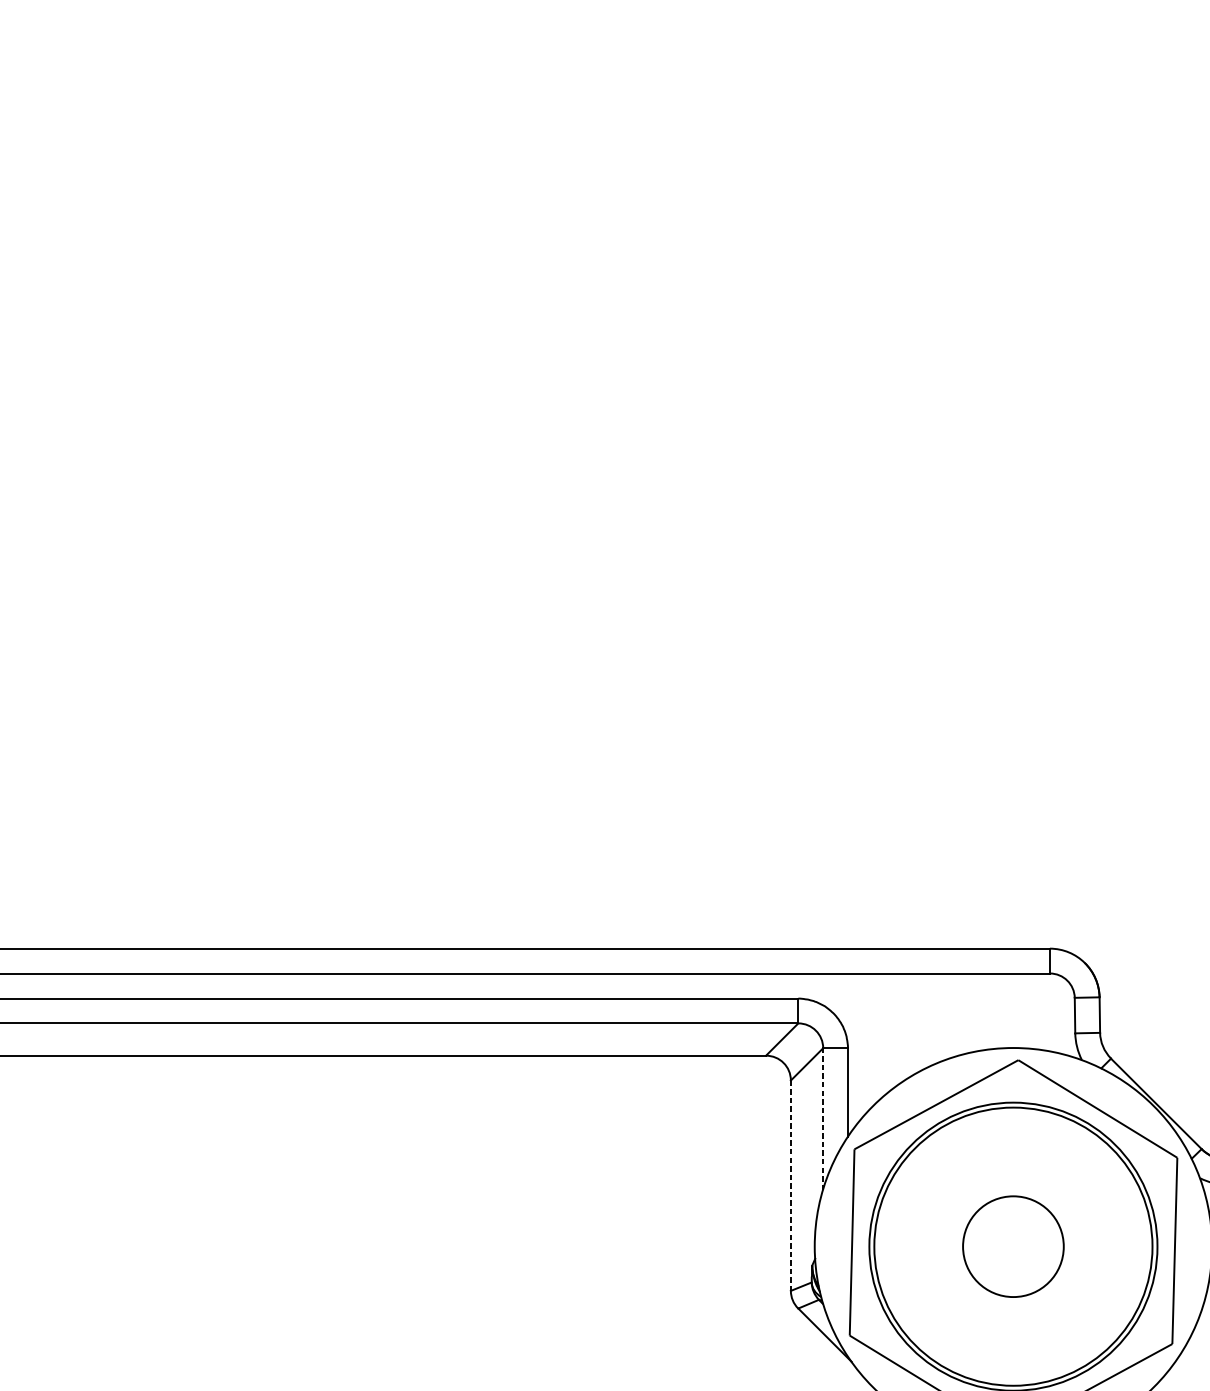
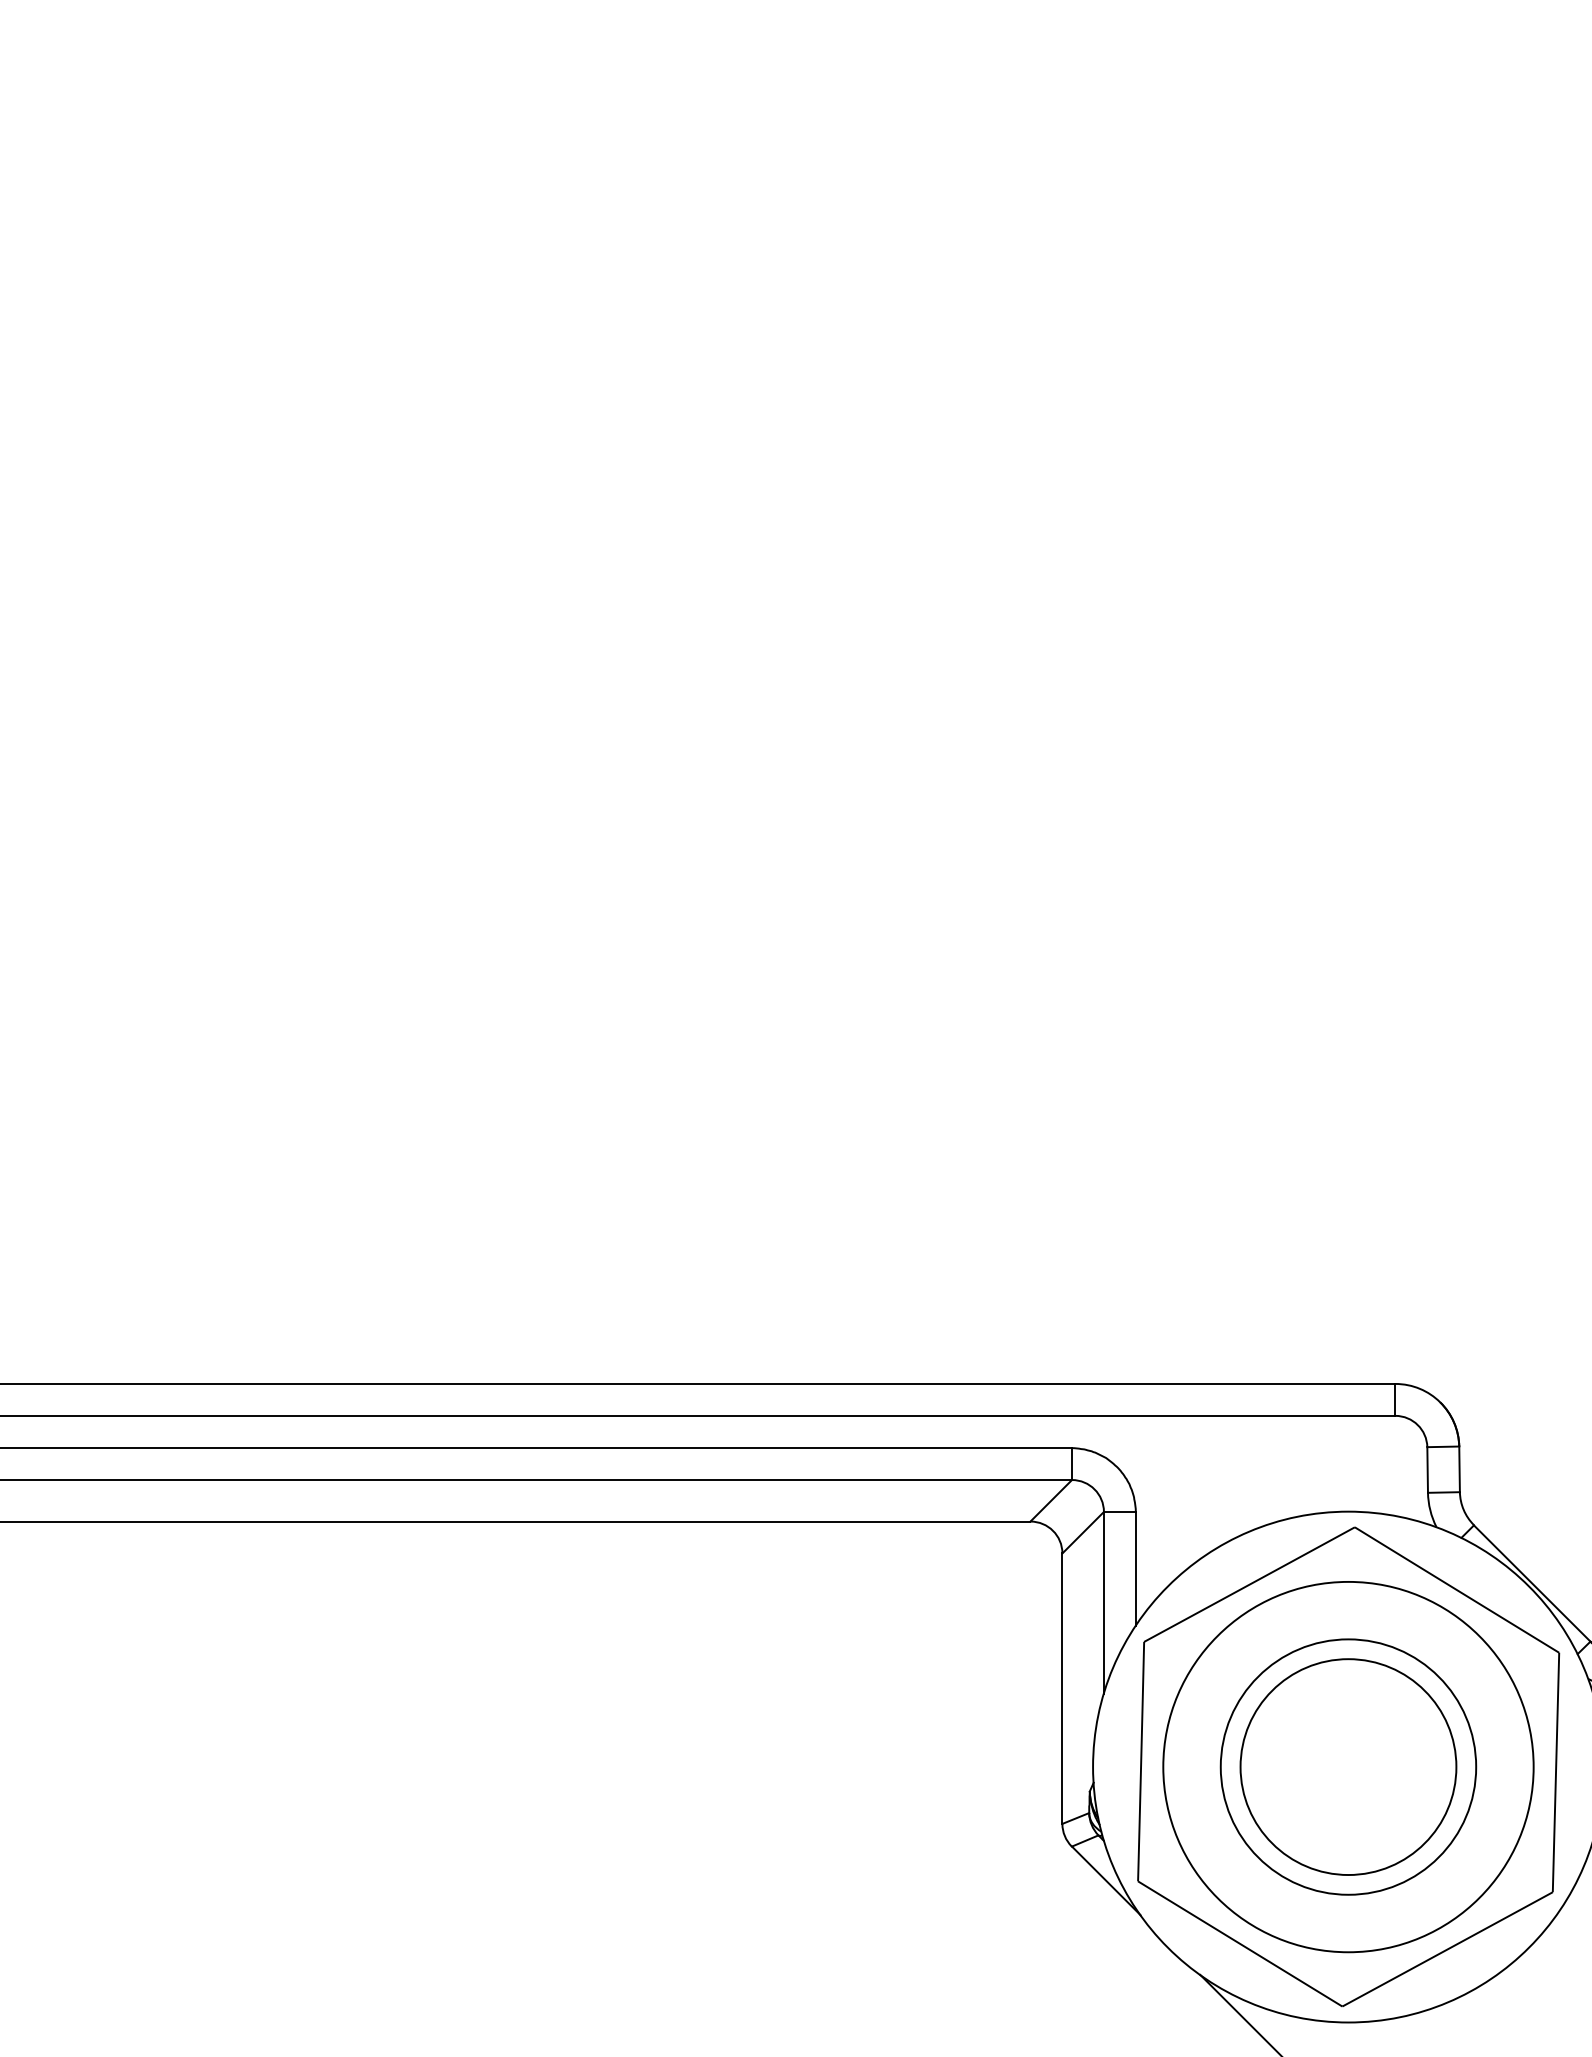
line: (822, 1118) -> (1103, 1602), dashed -> solid
line: (790, 1186) -> (1062, 1689), dashed -> solid
circle: (1013, 1246) -> (1348, 1766), size x0.71
circle: (1013, 1247) -> (1348, 1767), size x1.67

